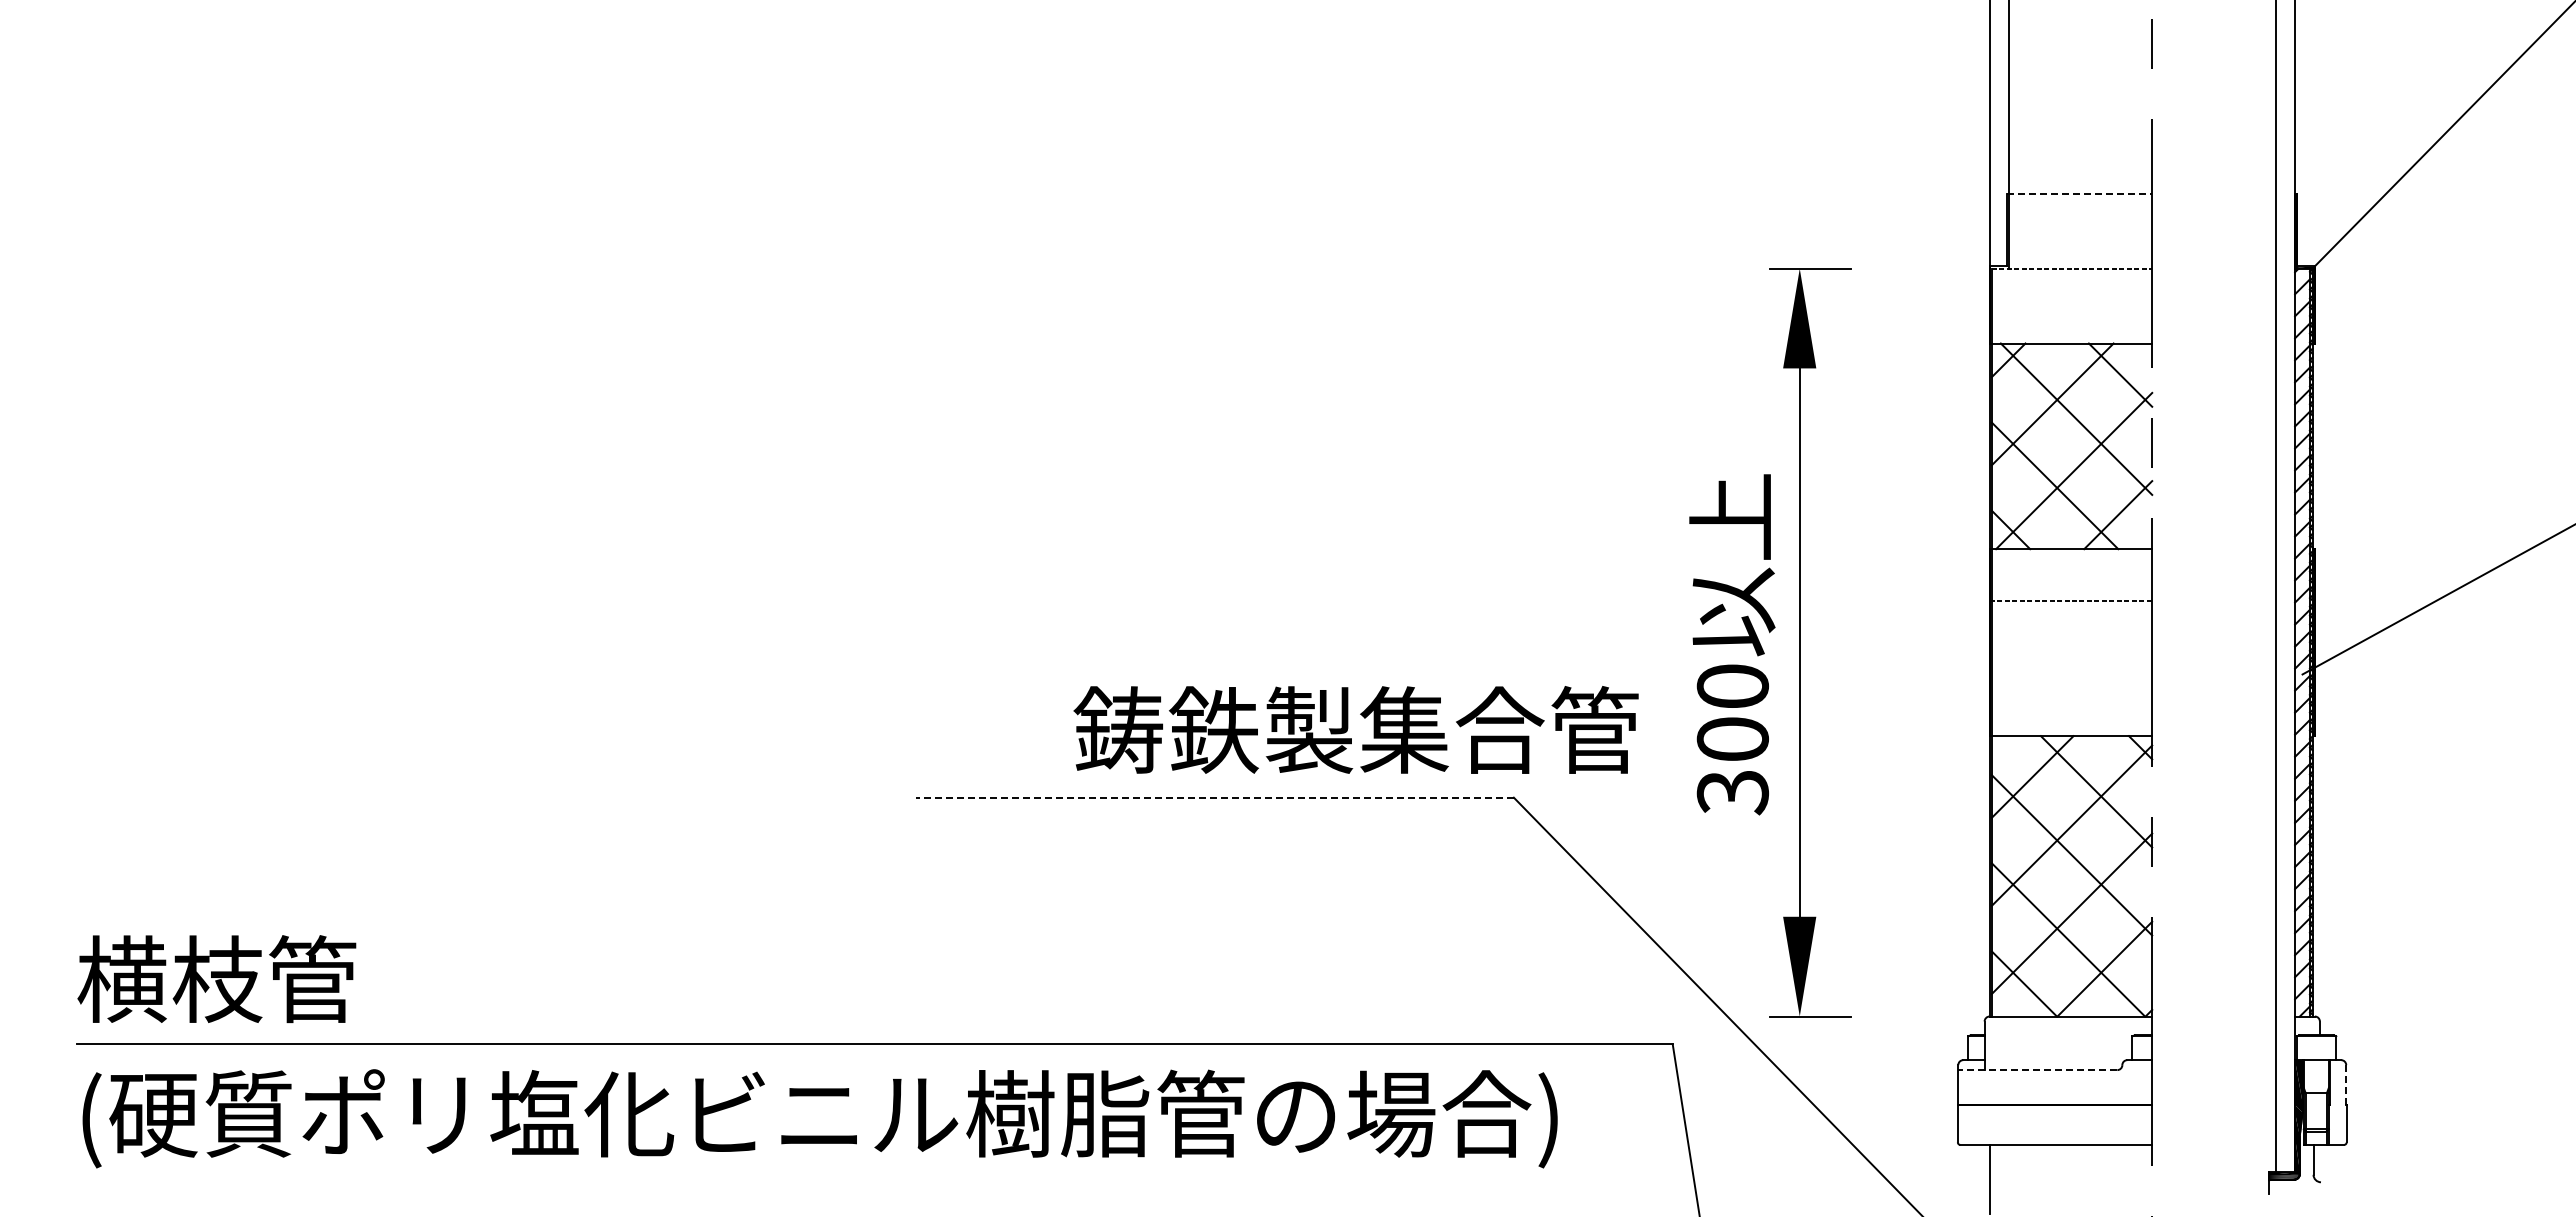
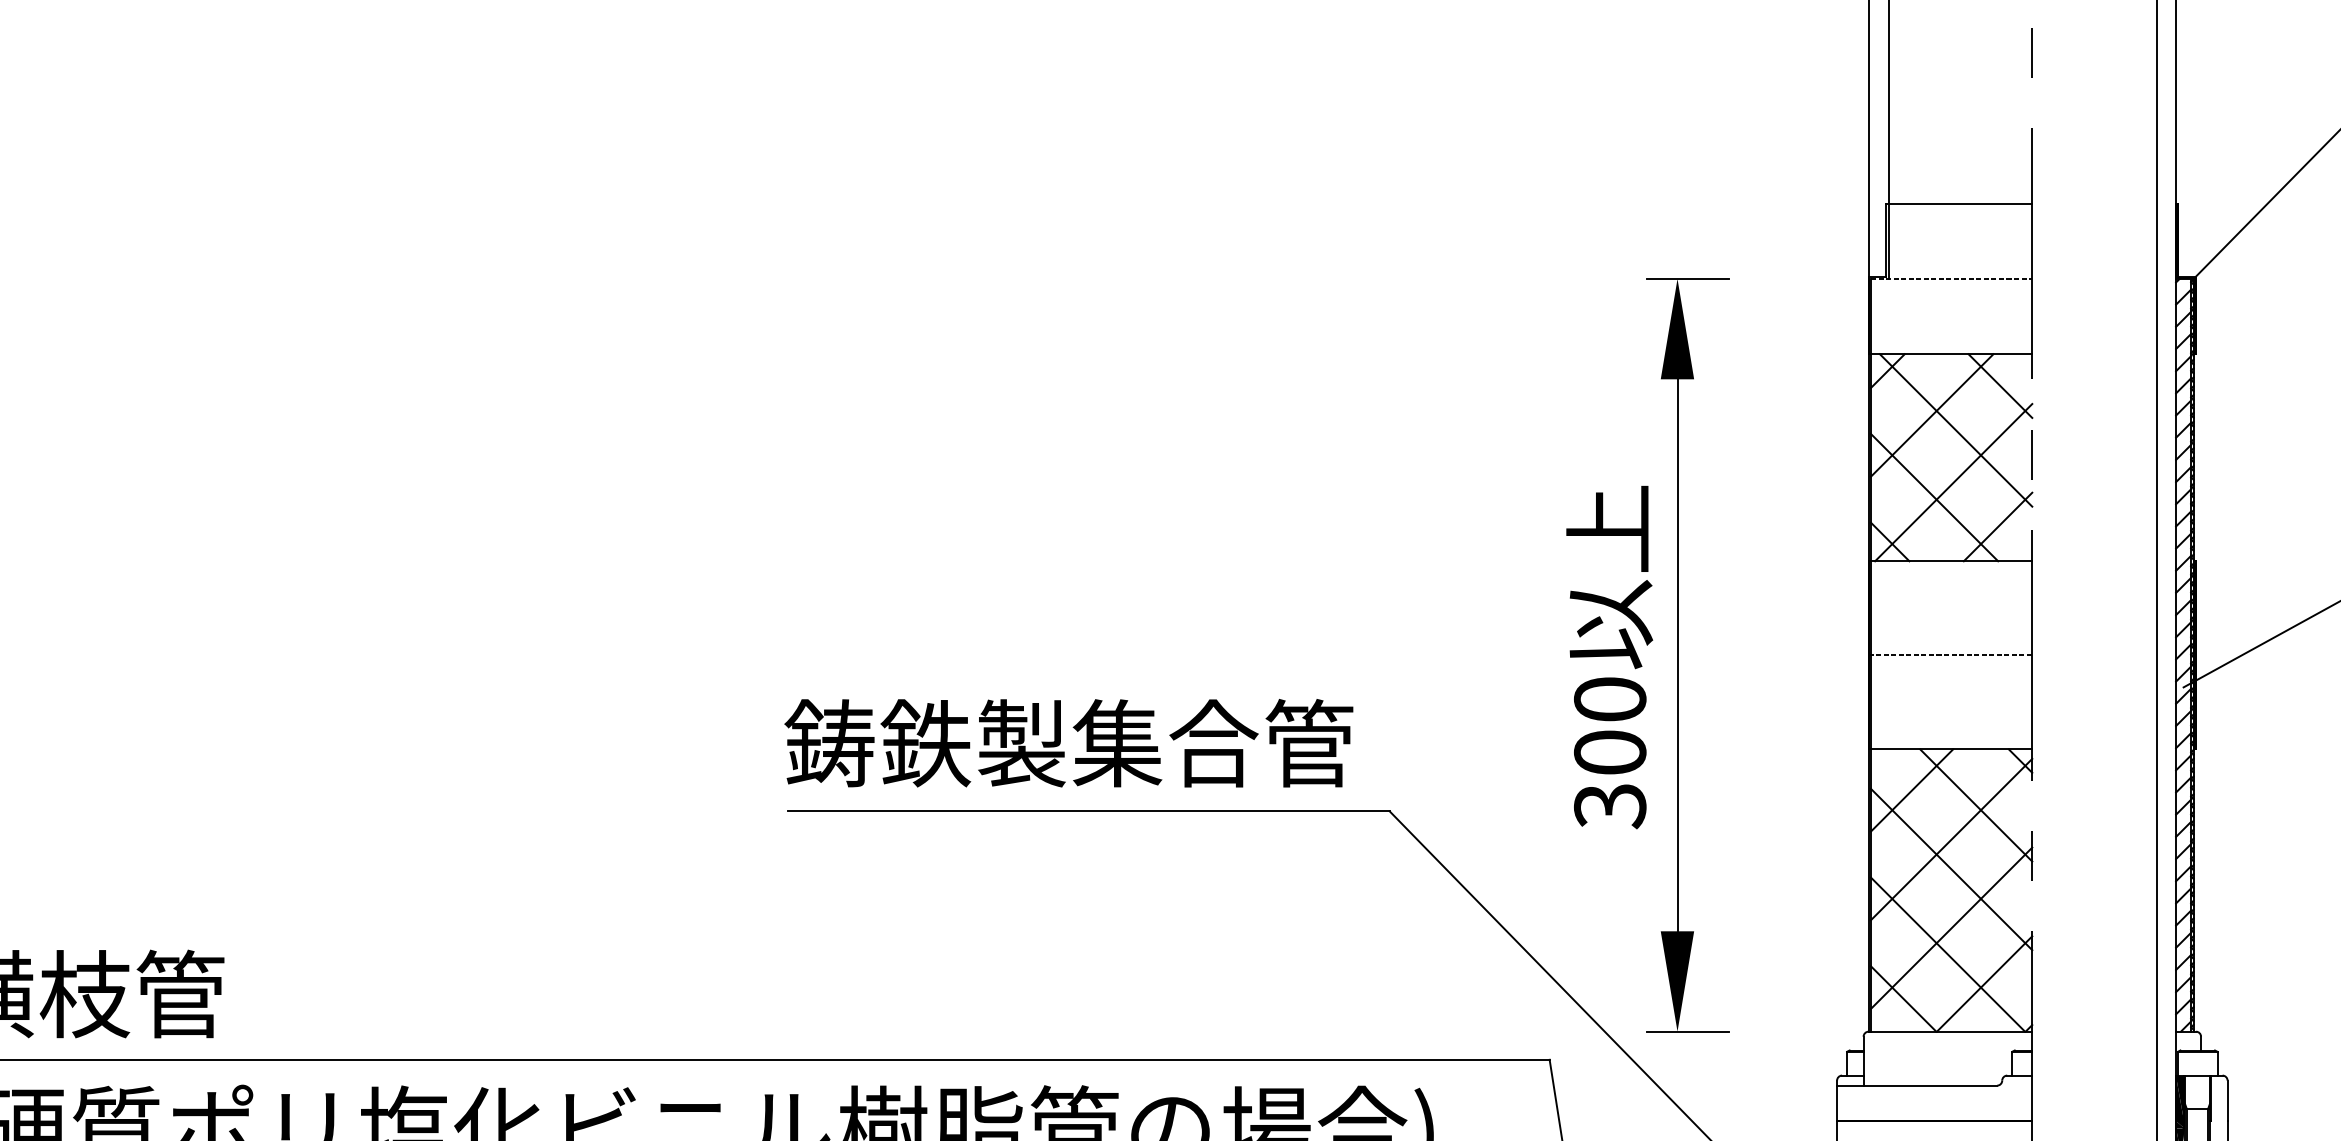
line: (2079, 193) -> (1959, 203), dashed -> solid
line: (2070, 600) -> (1950, 655), moved
text: (1355, 729) -> (1068, 742), moved
line: (1214, 797) -> (1088, 811), dashed -> solid
line: (2037, 1070) -> (1916, 1086), dashed -> solid
line: (2346, 1085) -> (2227, 1101), dashed -> solid

